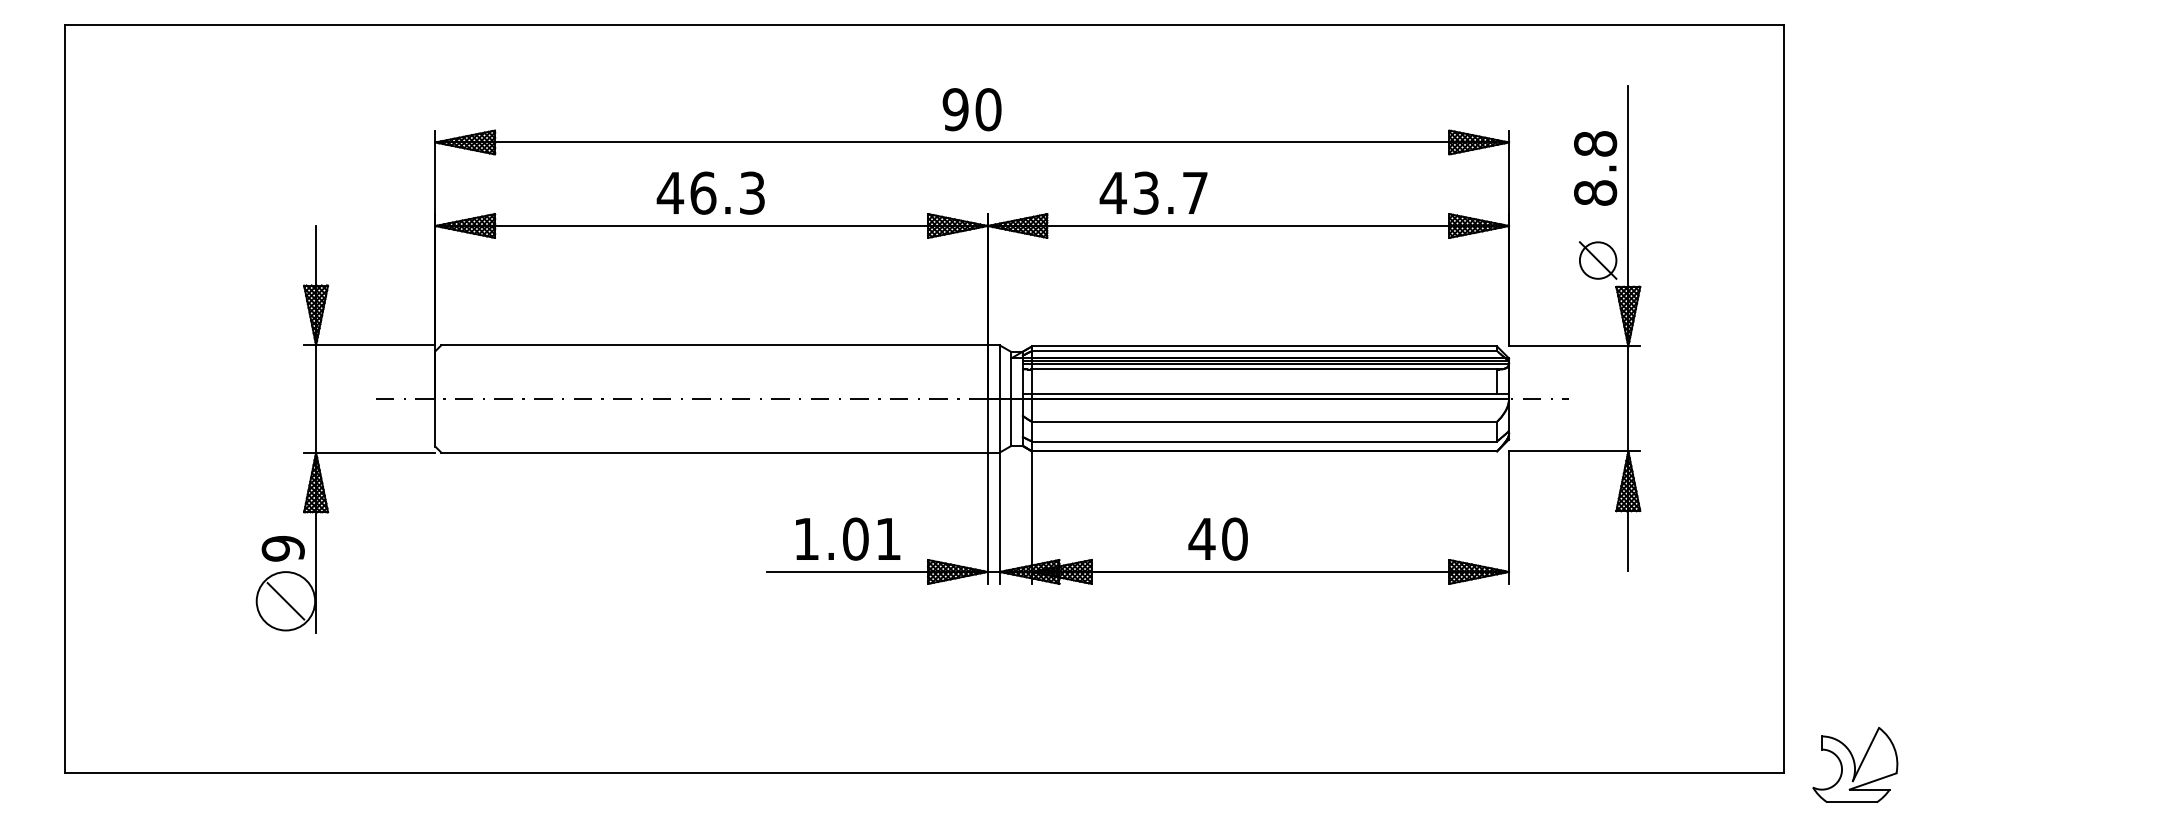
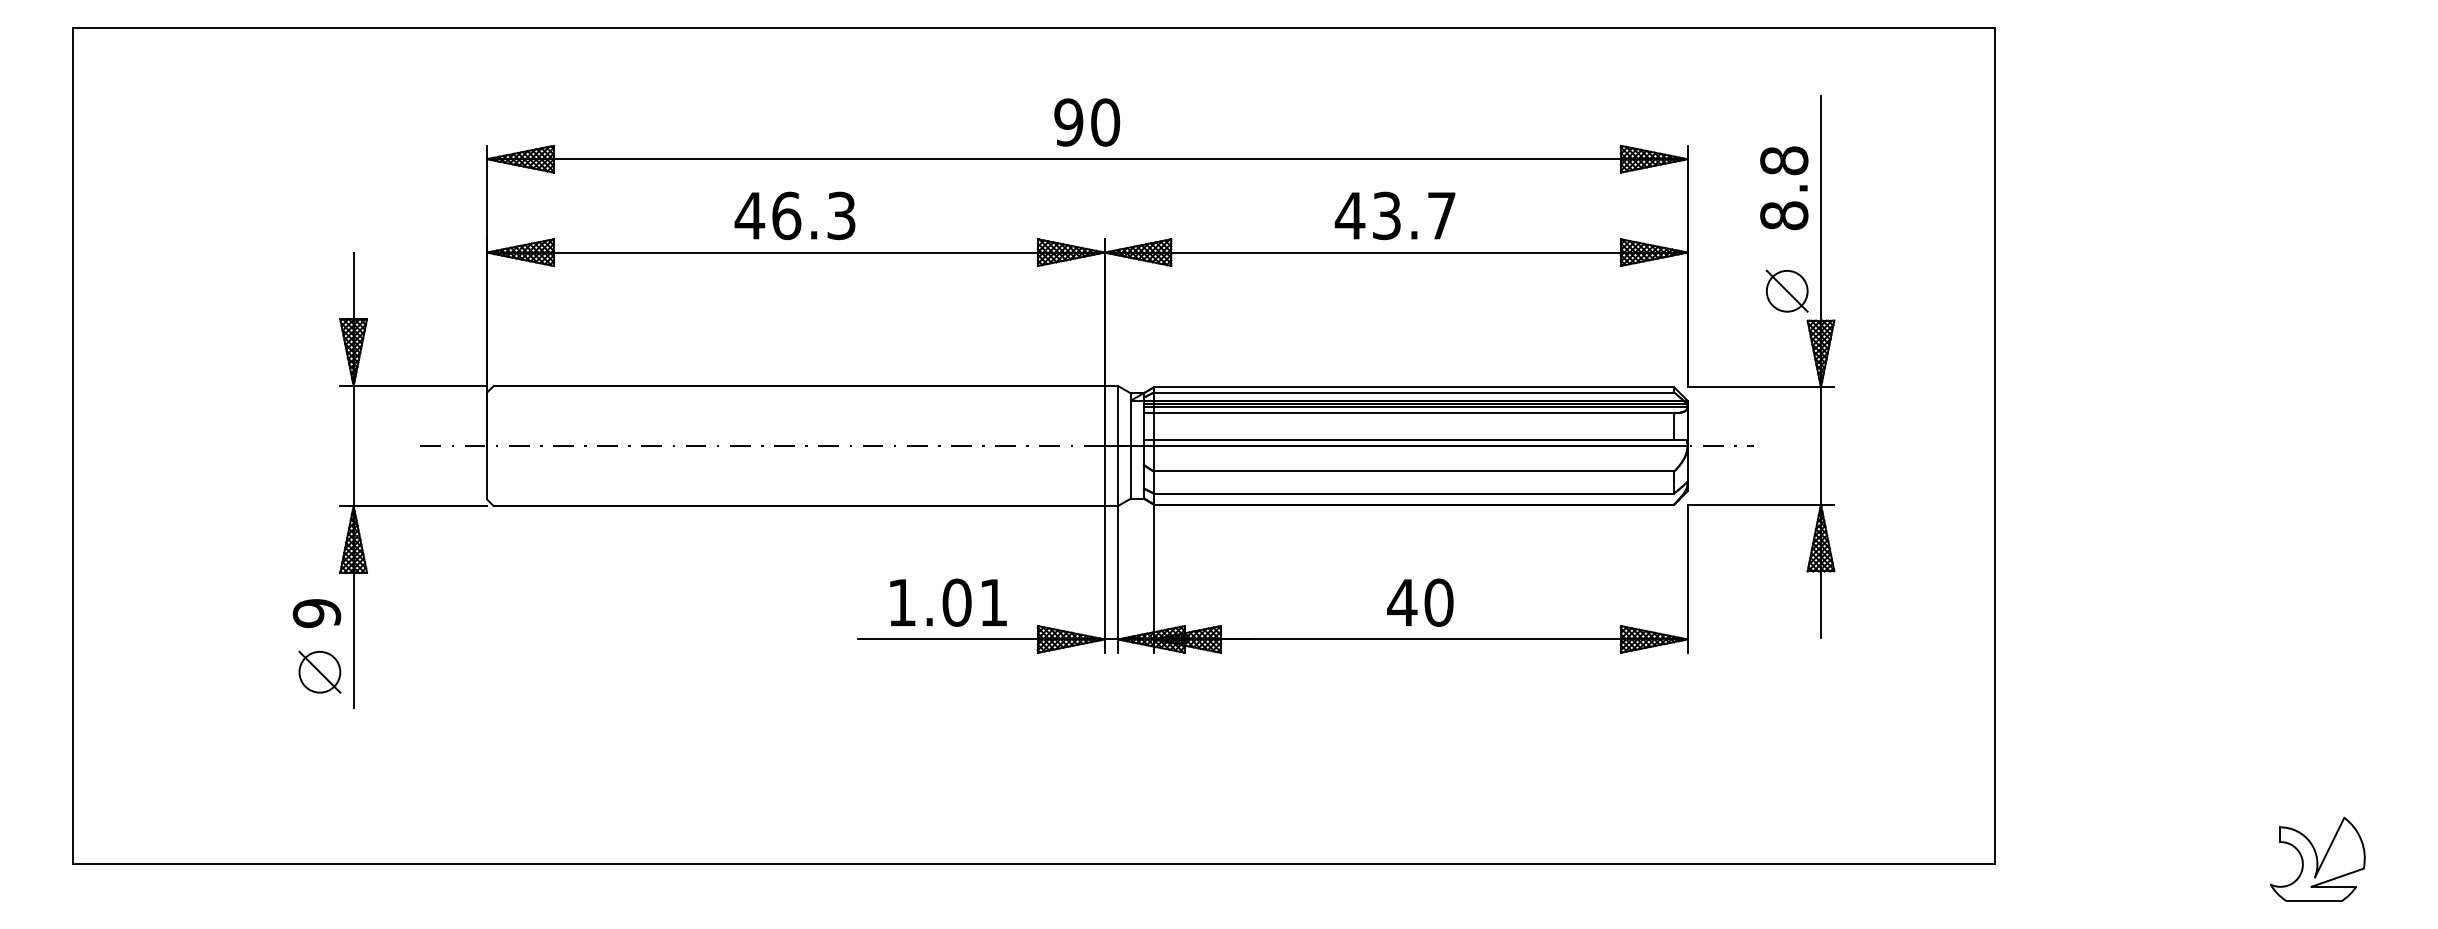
text: (1153, 192) -> (1394, 215), moved
text: (1218, 538) -> (1420, 602), moved
circle: (285, 600) -> (319, 671), size x0.62
part: (1855, 765) -> (2317, 859), moved

